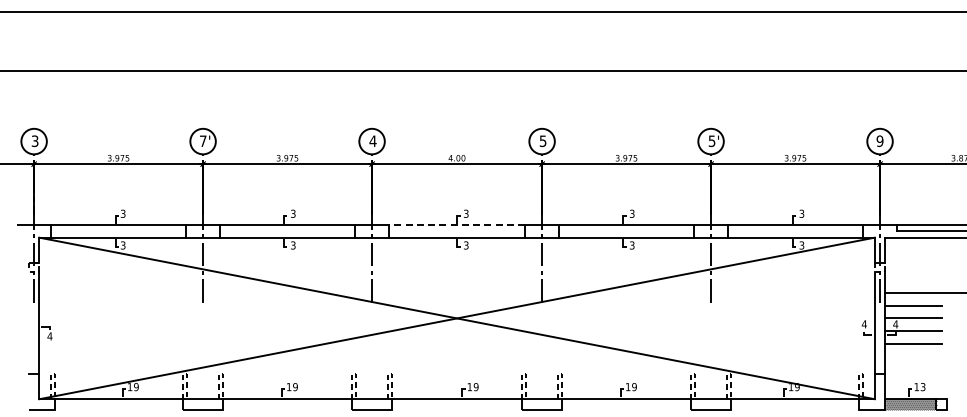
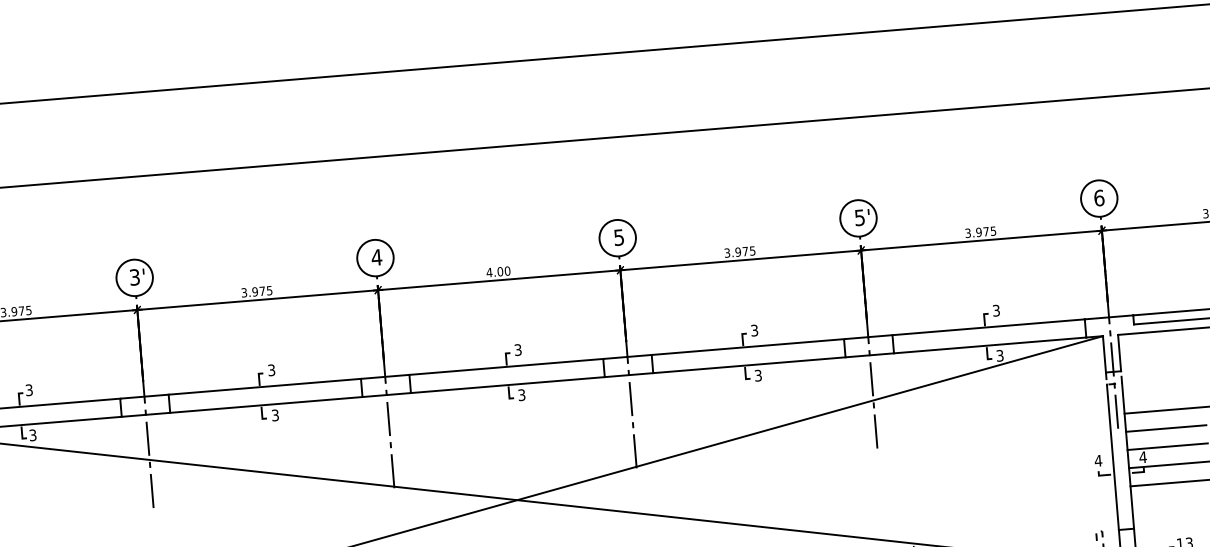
text: (879, 140) -> (1098, 197), 9 -> 6
text: (203, 141) -> (135, 277), 7' -> 3'
line: (456, 224) -> (505, 366), dashed -> solid

